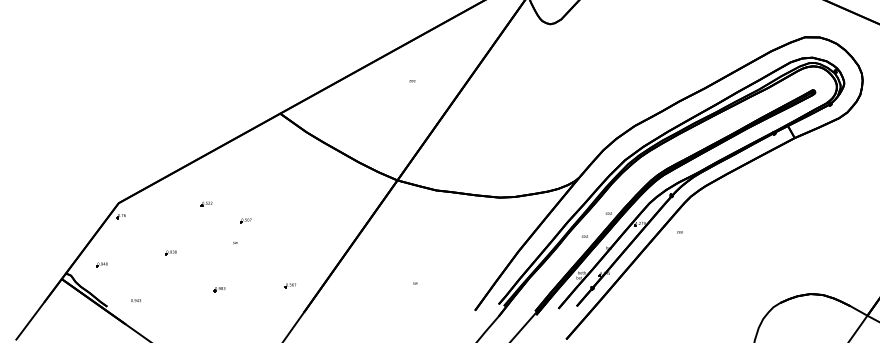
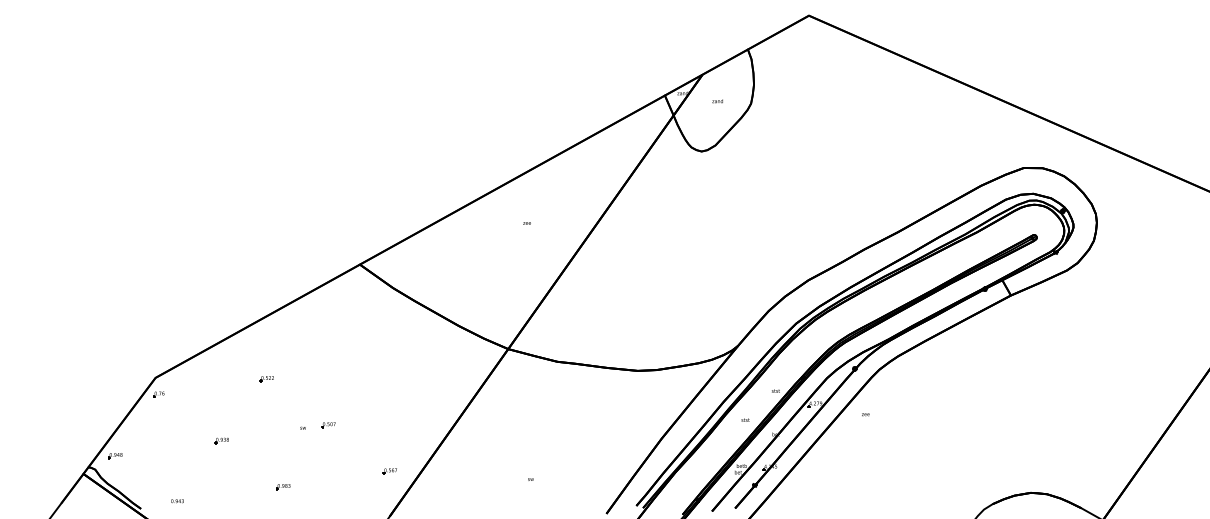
part: (245, 221) -> (328, 425), moved
part: (102, 265) -> (115, 456), moved
part: (290, 285) -> (389, 471), moved

